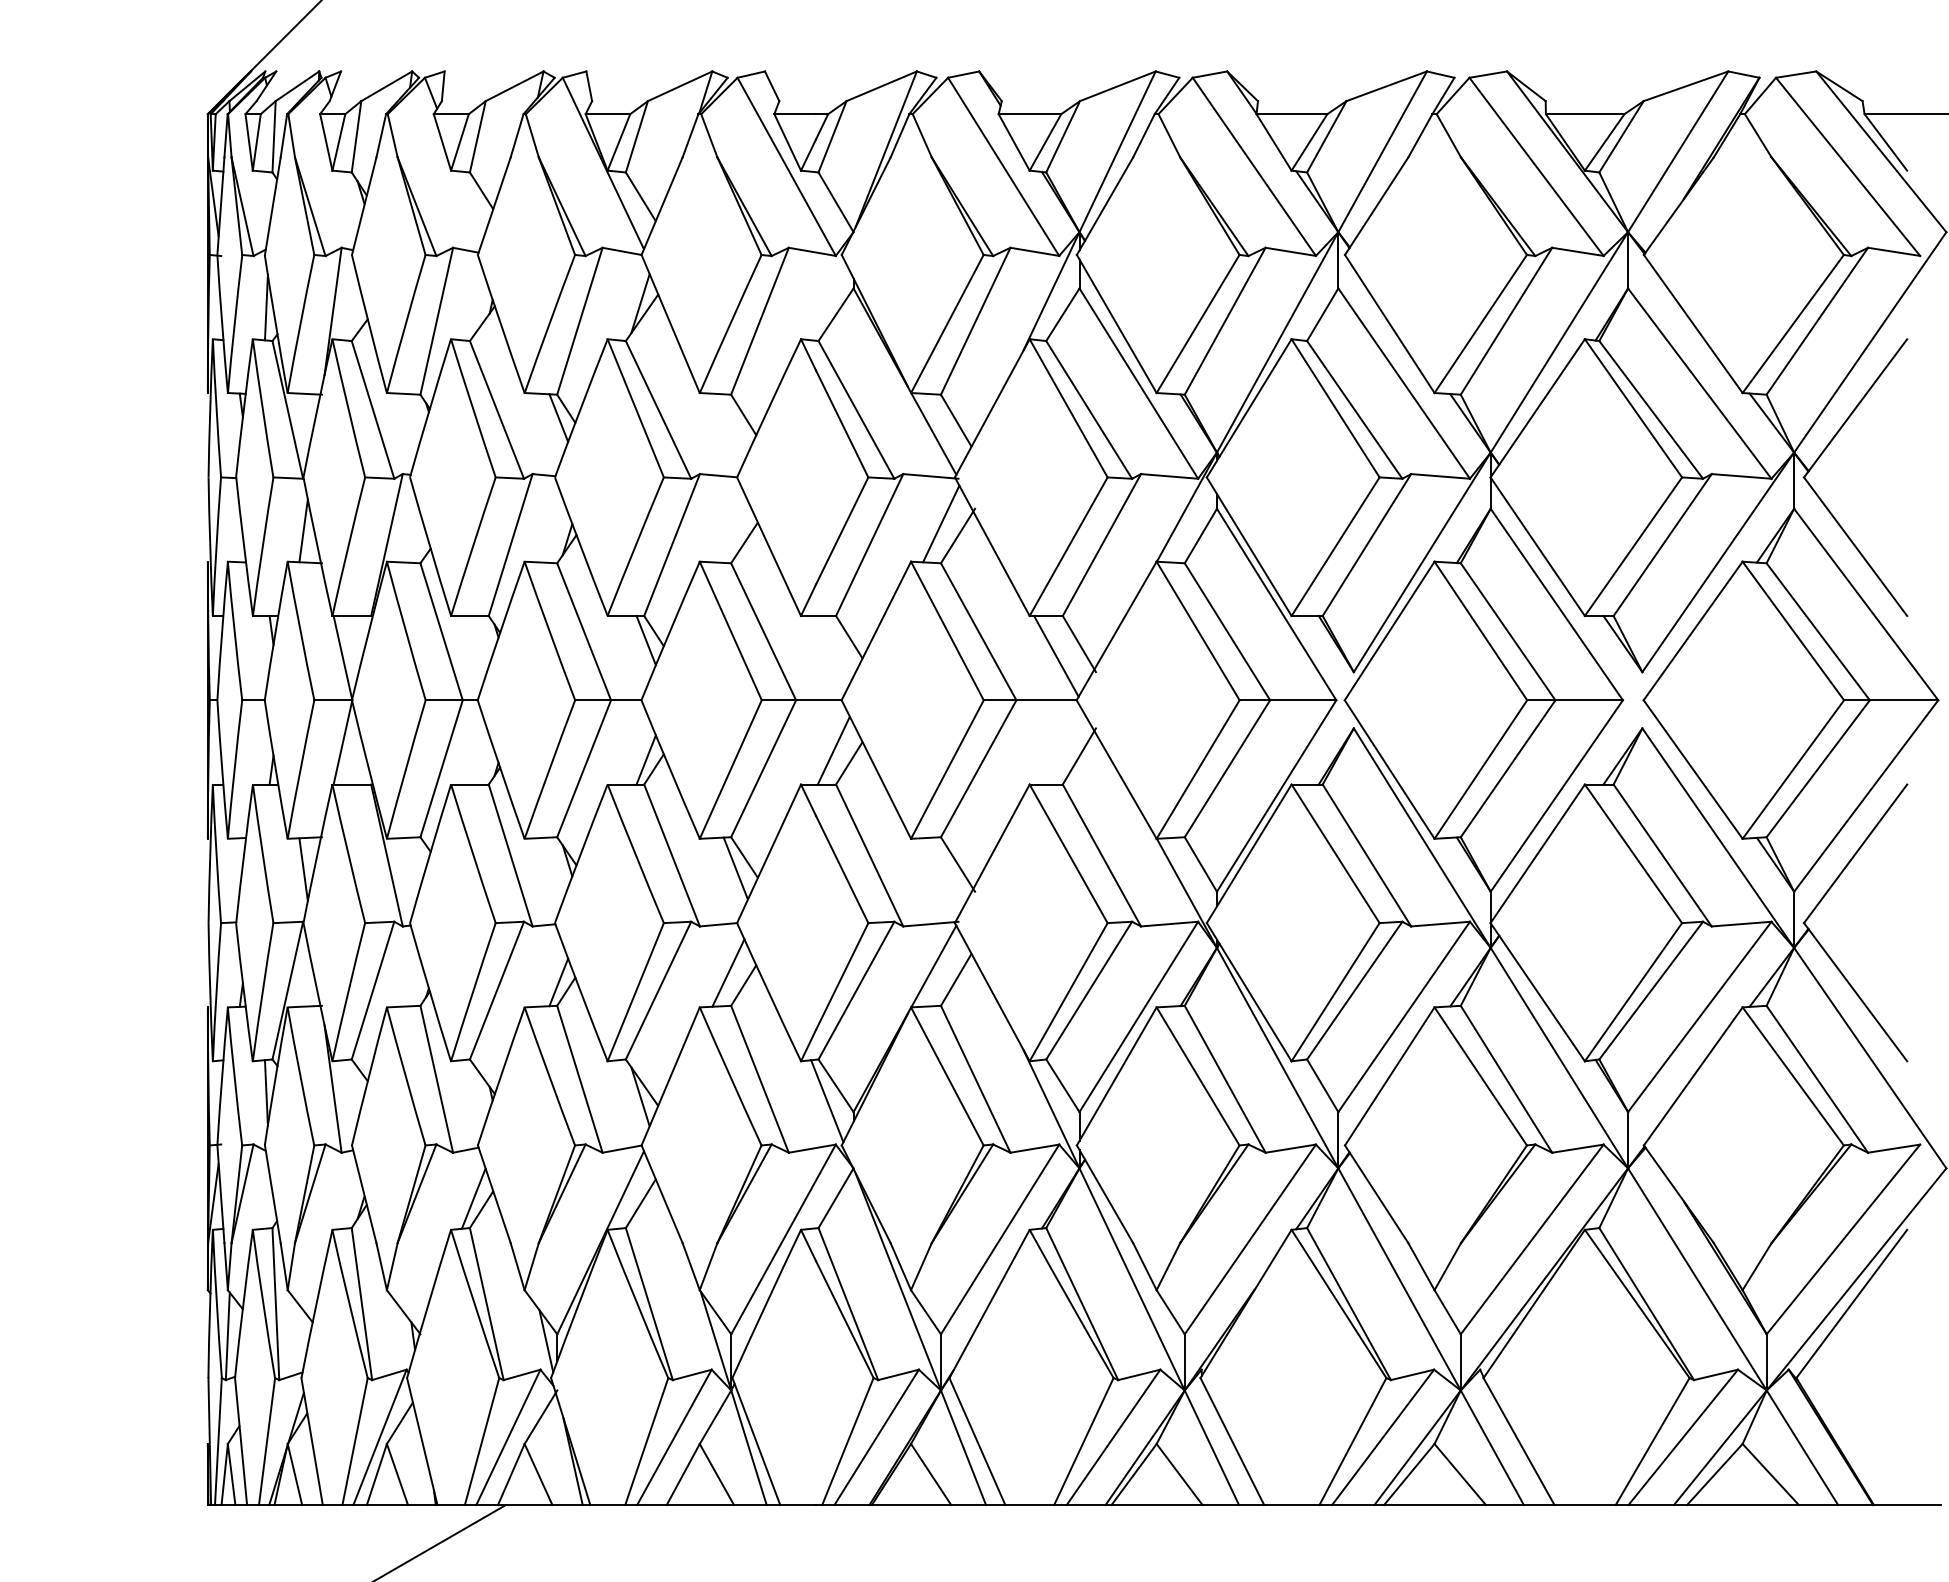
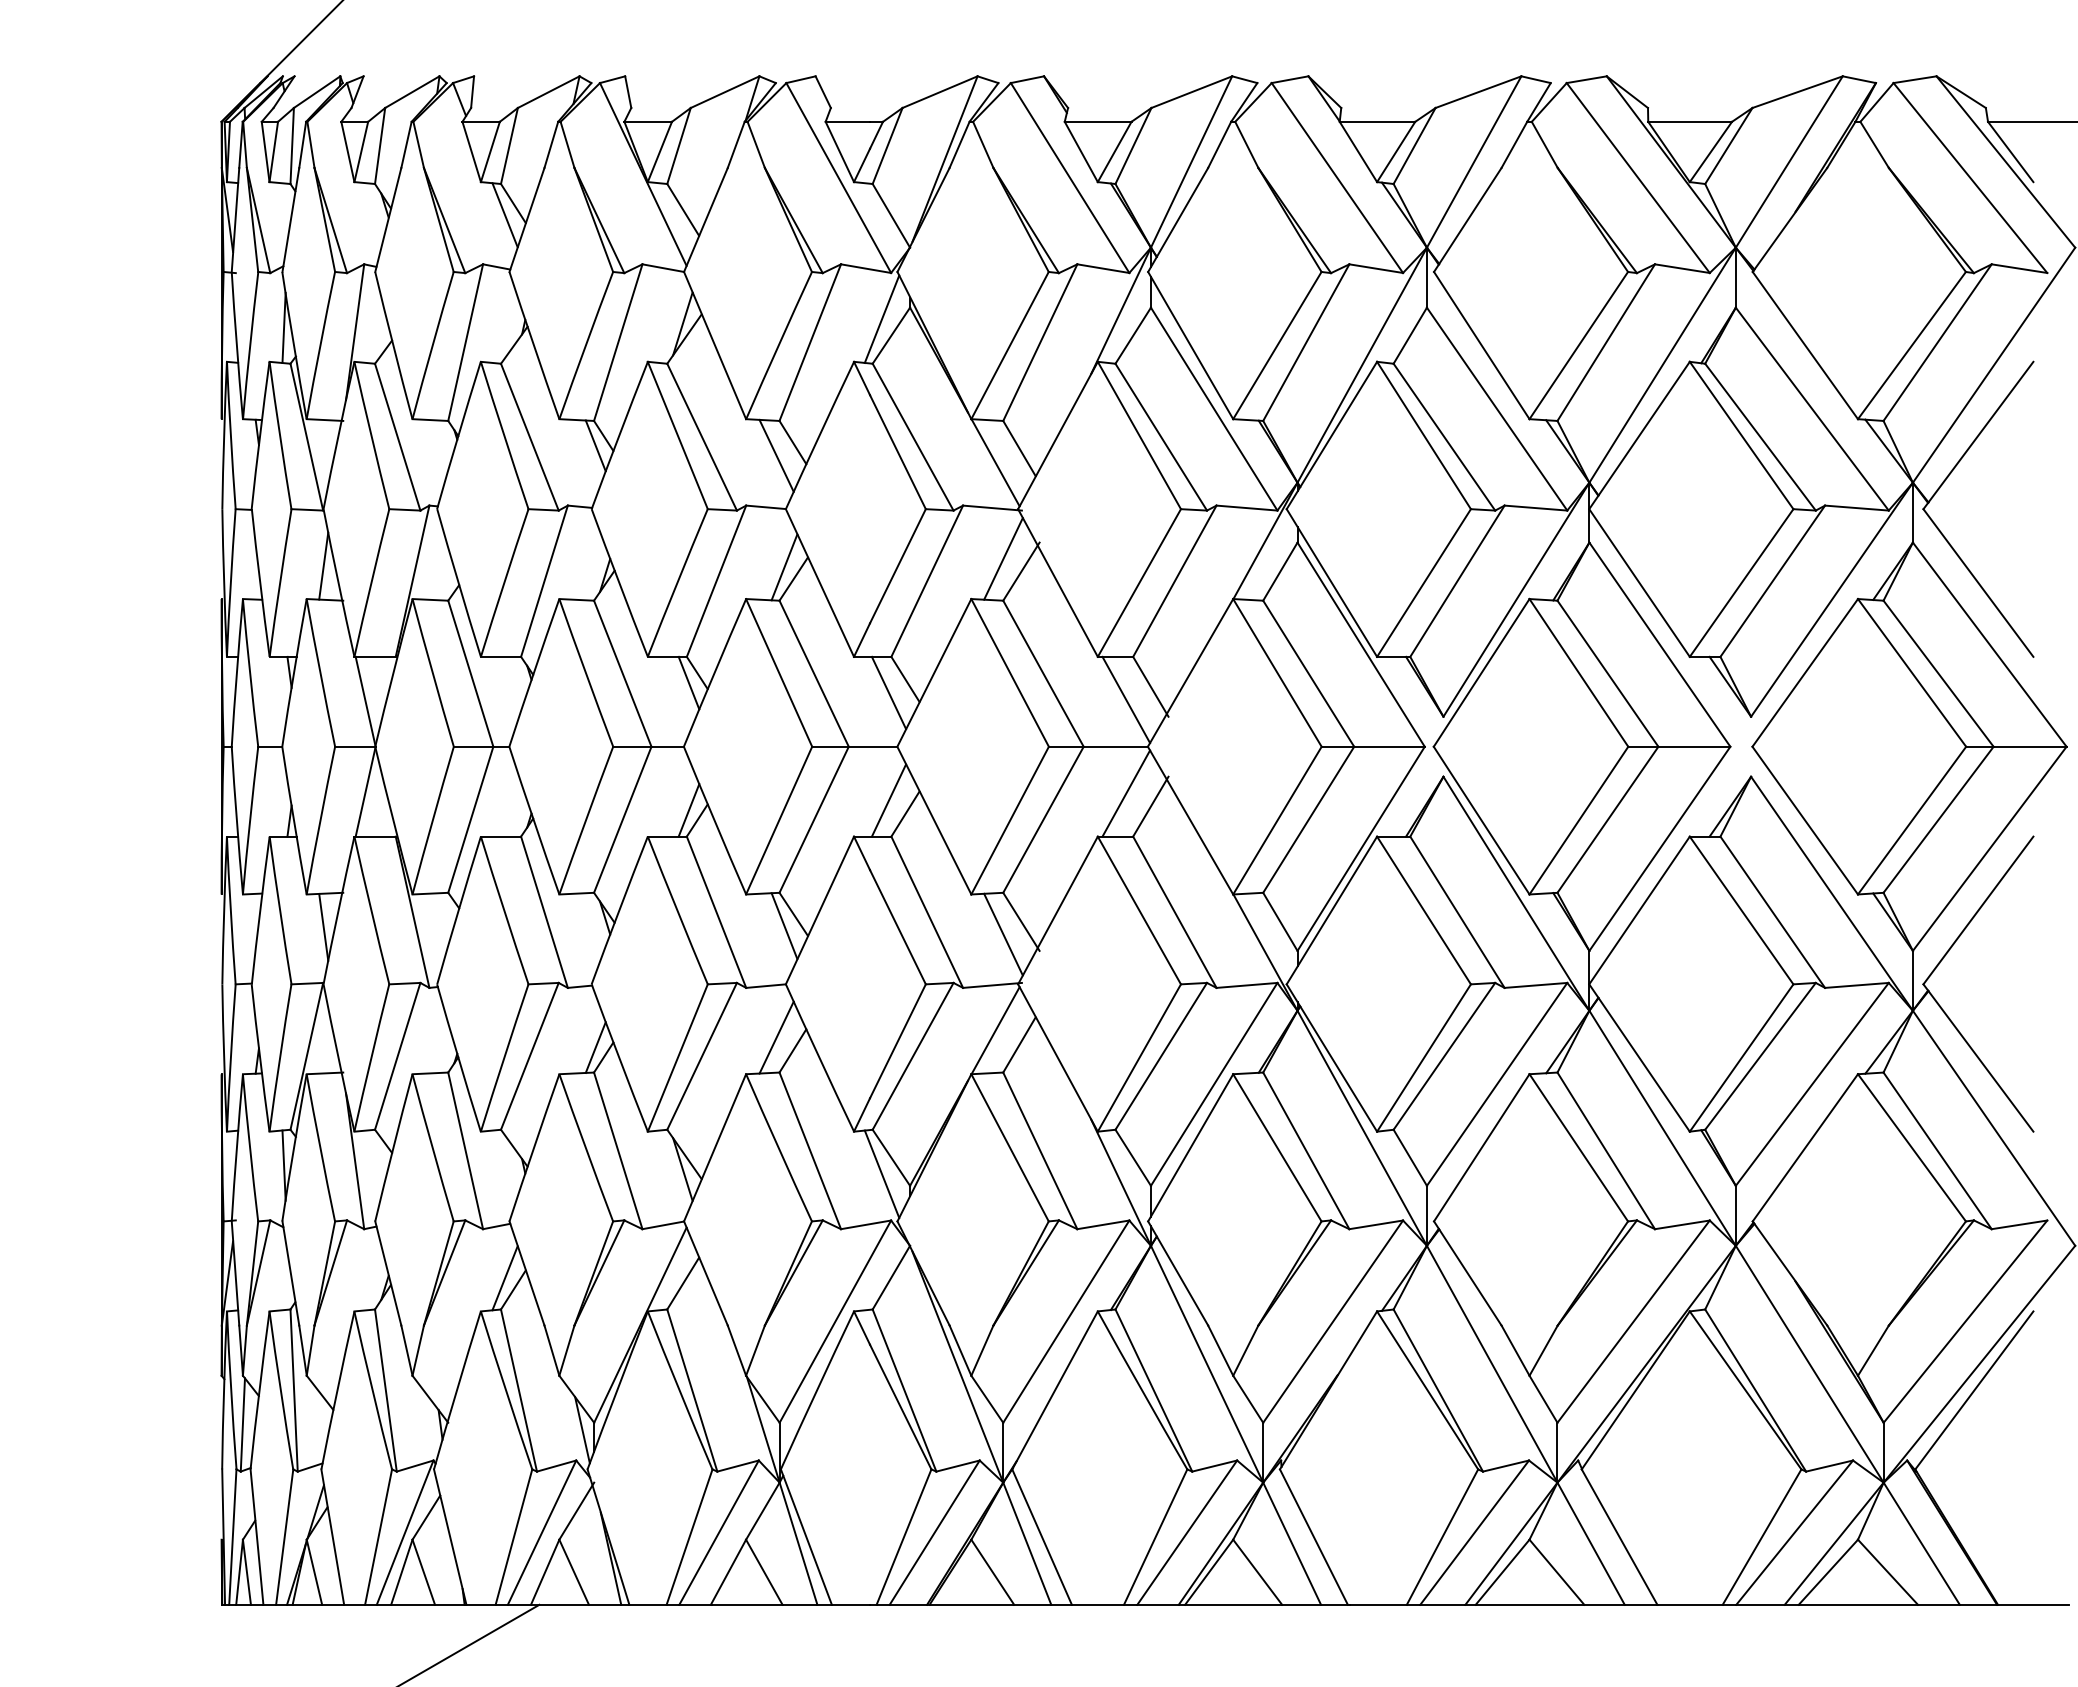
line: (473, 201) -> (504, 215), added
line: (826, 298) -> (881, 318), added
line: (728, 427) -> (776, 455), added
line: (735, 532) -> (784, 567), added
line: (833, 649) -> (888, 692), added
line: (1056, 744) -> (1126, 793), added
line: (941, 876) -> (1003, 934), added

